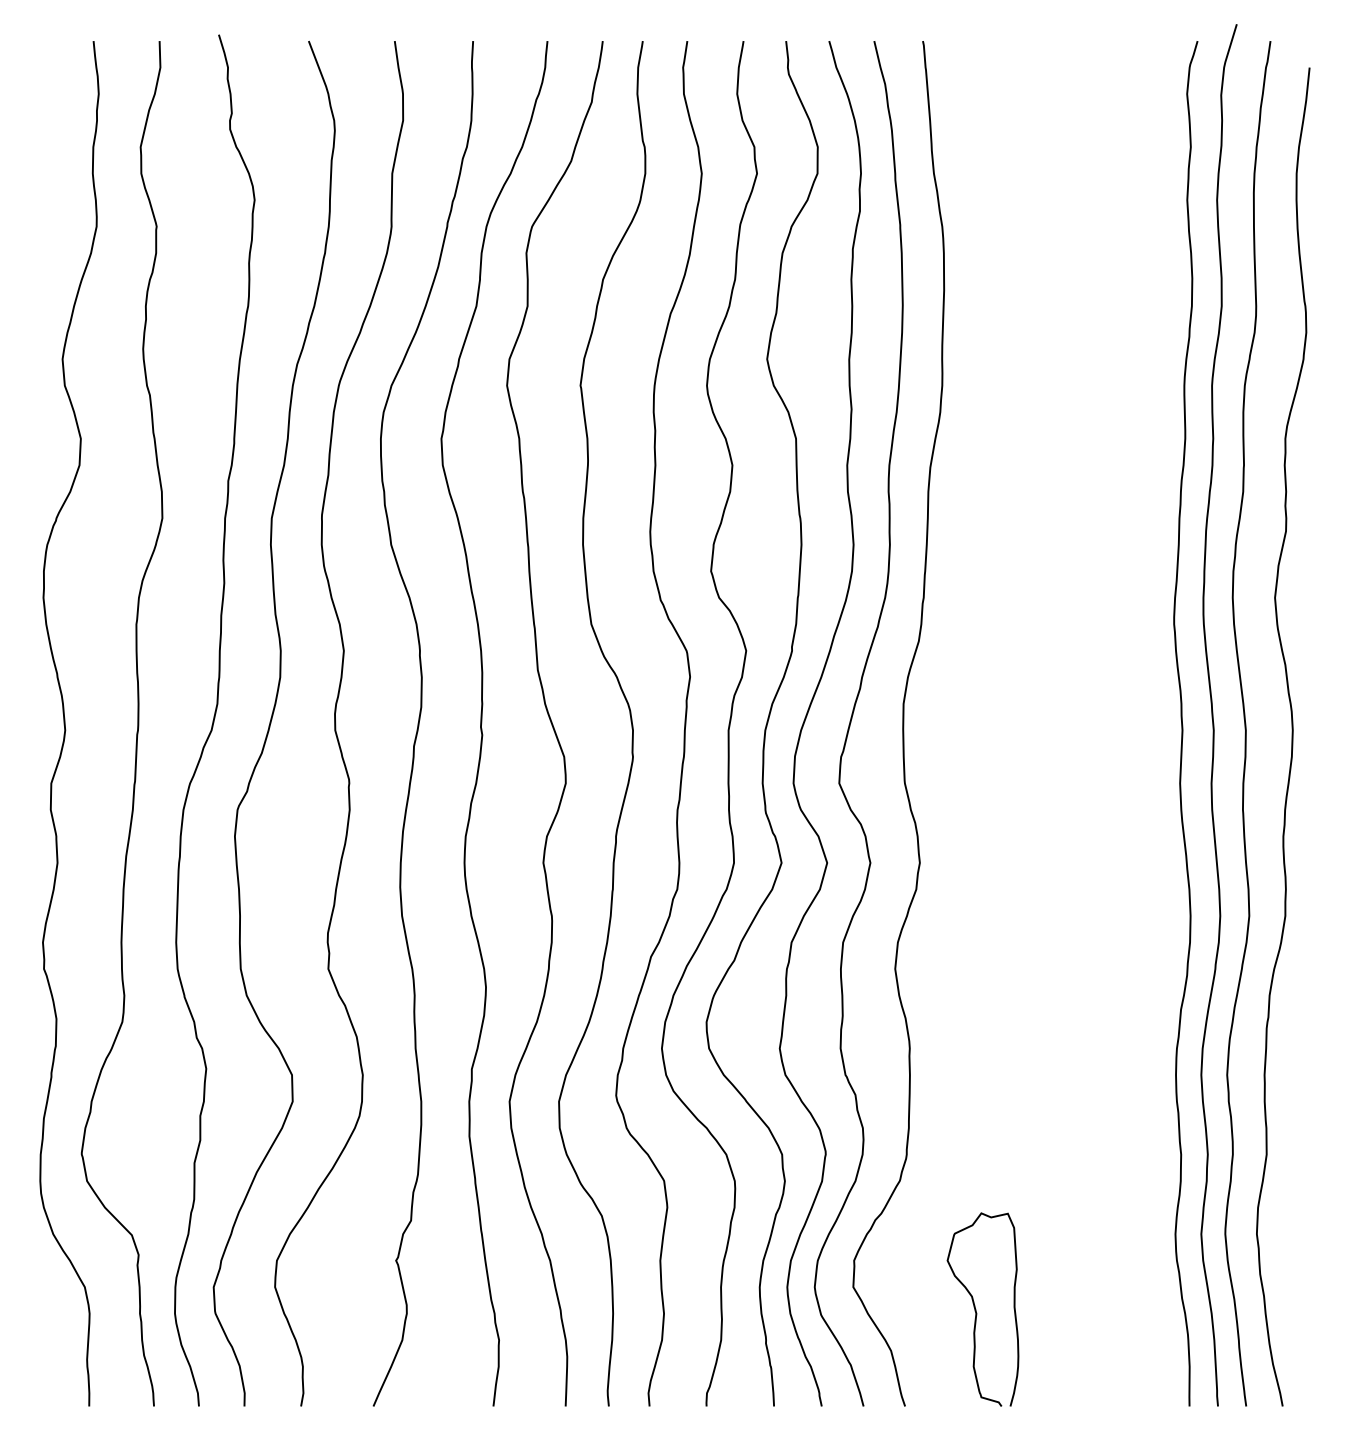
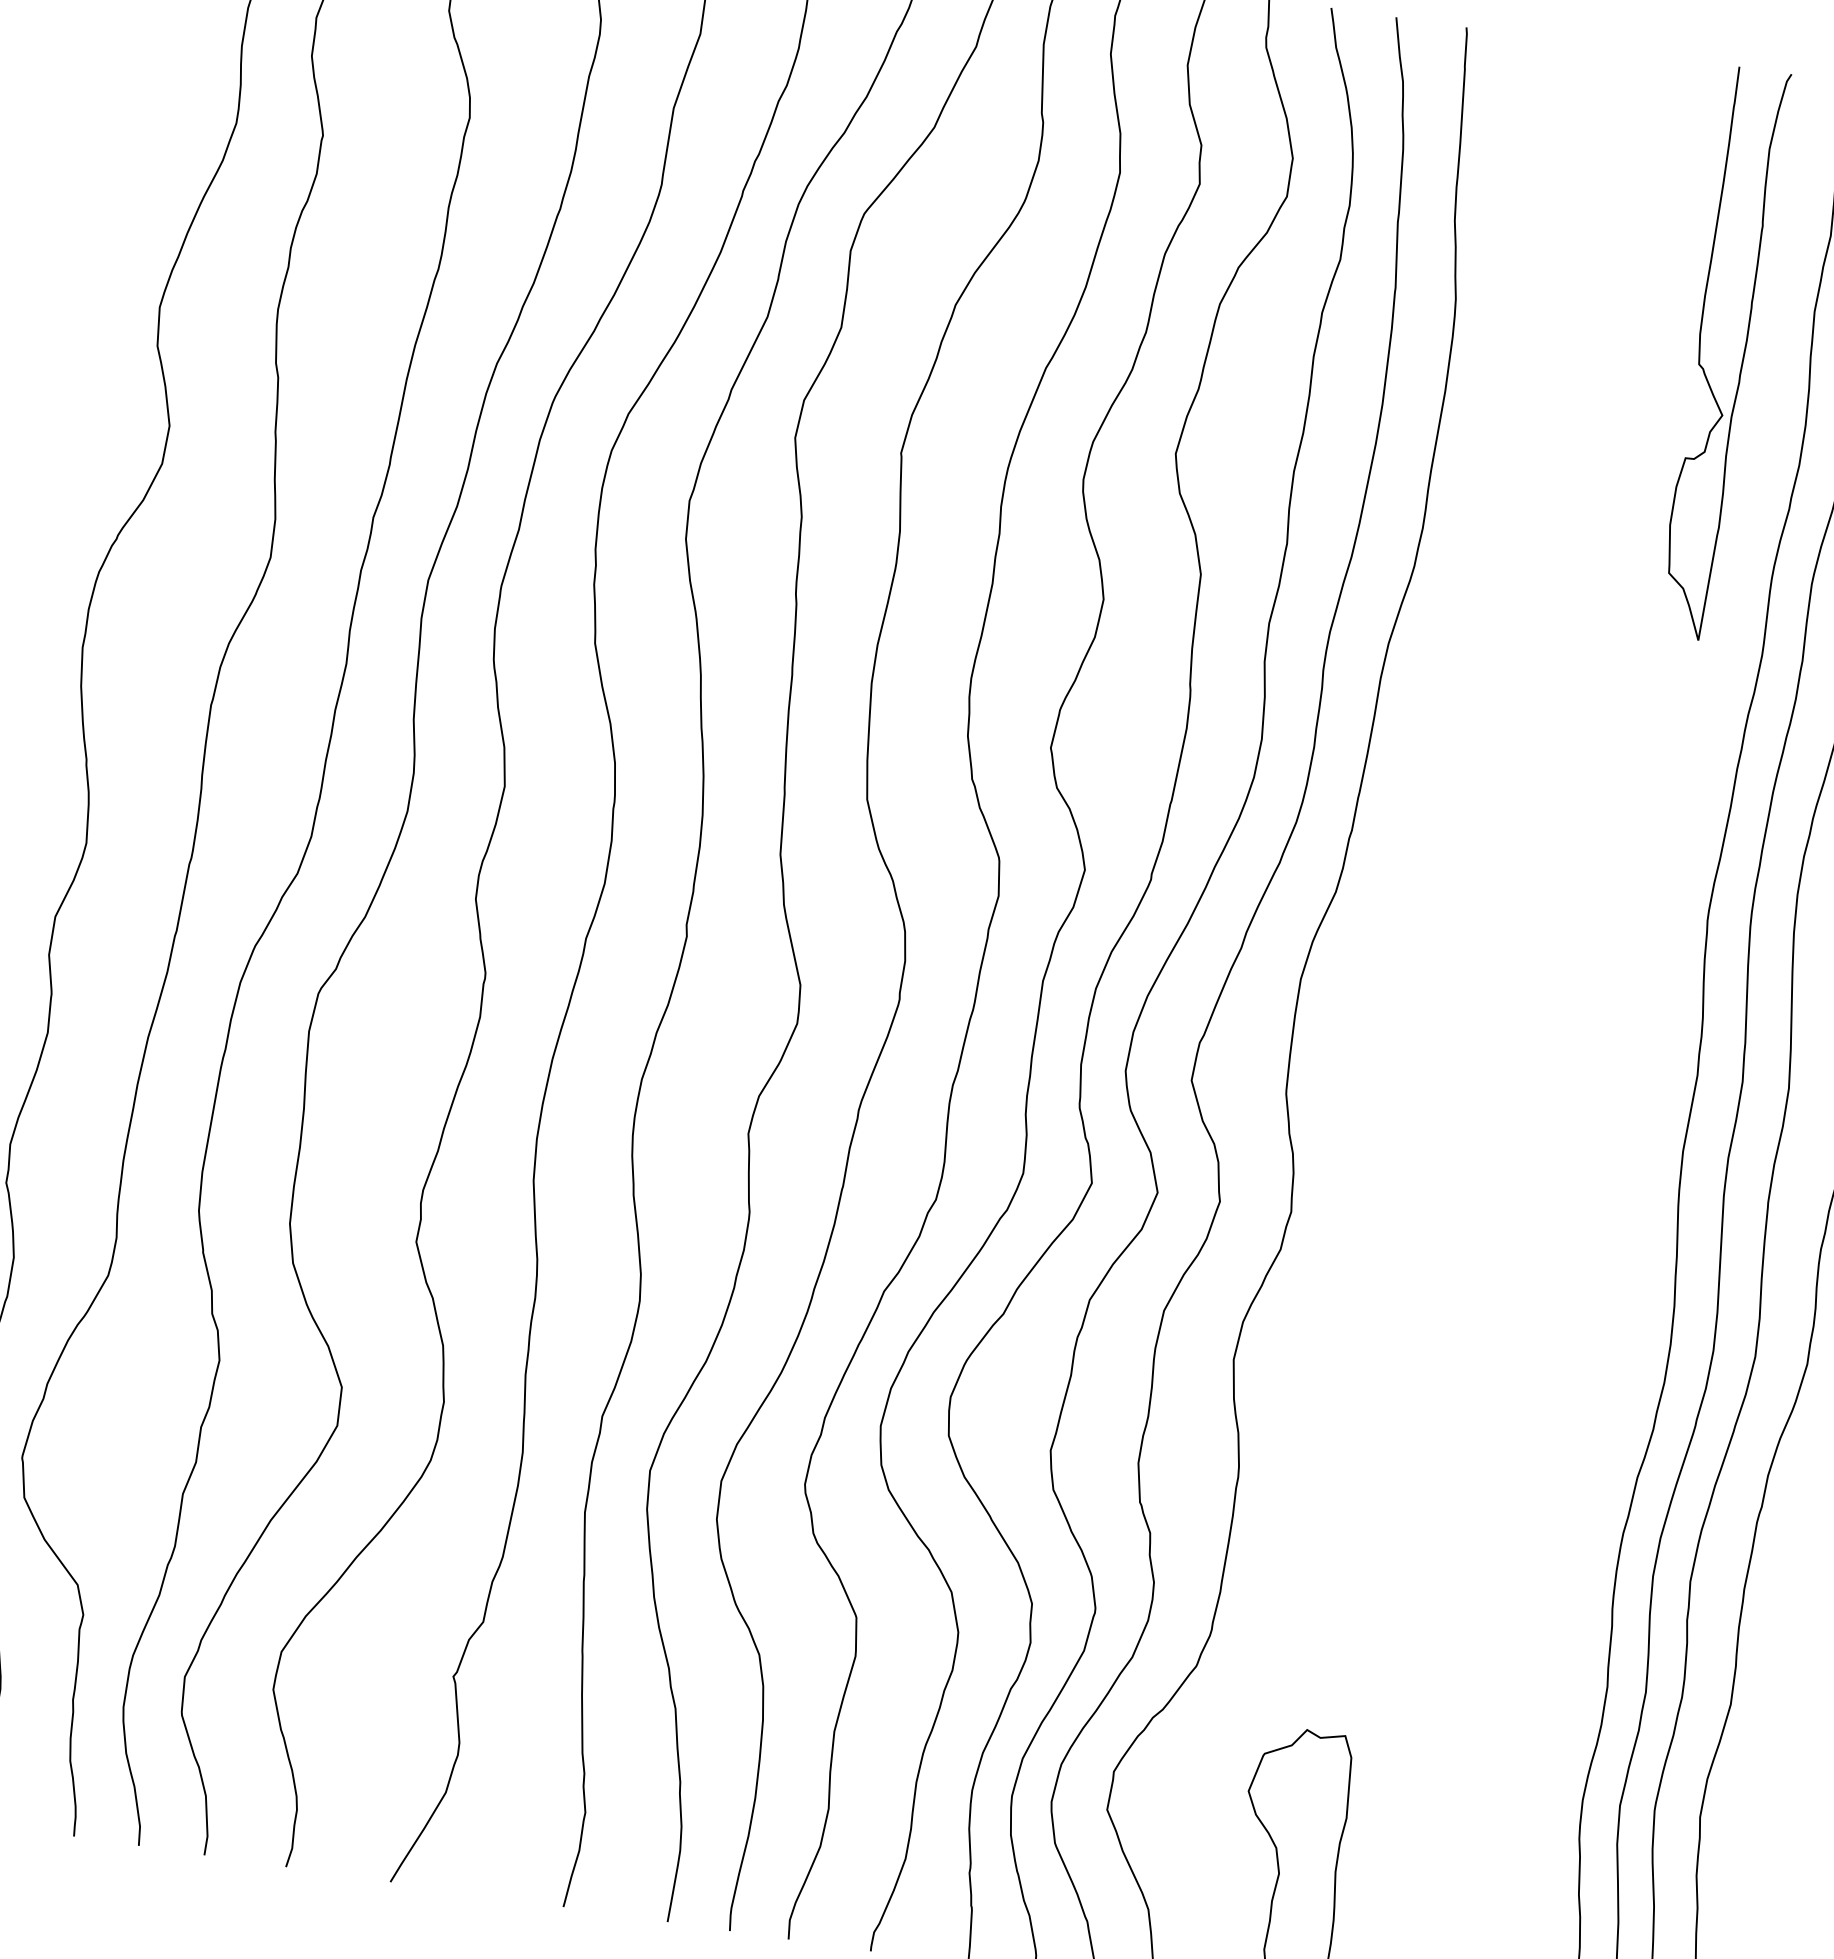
curve: (1142, 237) -> (1742, 356), added

